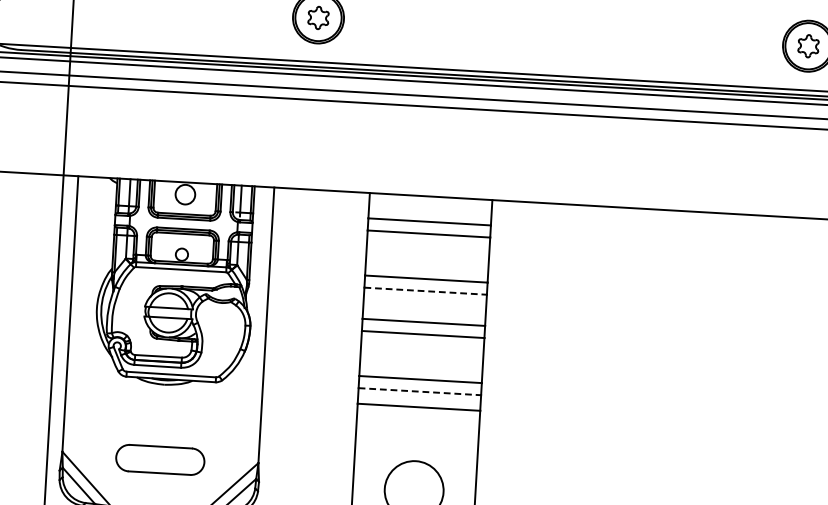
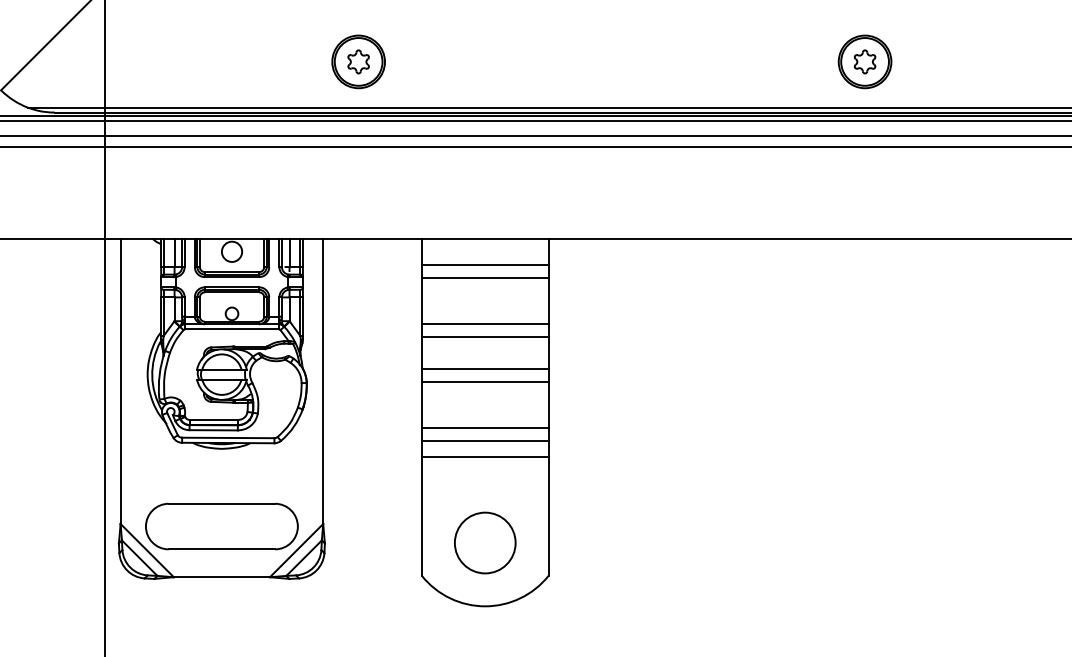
line: (425, 290) -> (485, 336), dashed -> solid
line: (420, 391) -> (485, 440), dashed -> solid
part: (159, 459) -> (221, 526), size x1.67

